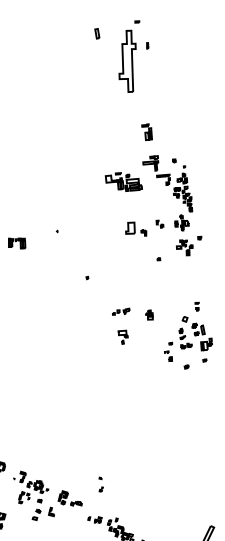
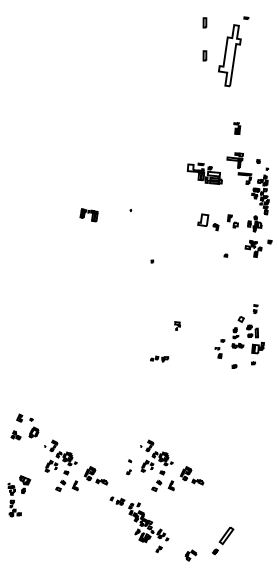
part: (147, 45) -> (252, 43), removed
part: (102, 65) -> (204, 55), added
part: (147, 132) -> (237, 128), size x0.7
part: (160, 223) -> (233, 220), size x1.6
part: (121, 311) -> (159, 358), moved
part: (148, 314) -> (206, 308), removed
part: (123, 336) -> (177, 325), size x0.6
part: (143, 475) -> (172, 465), added

